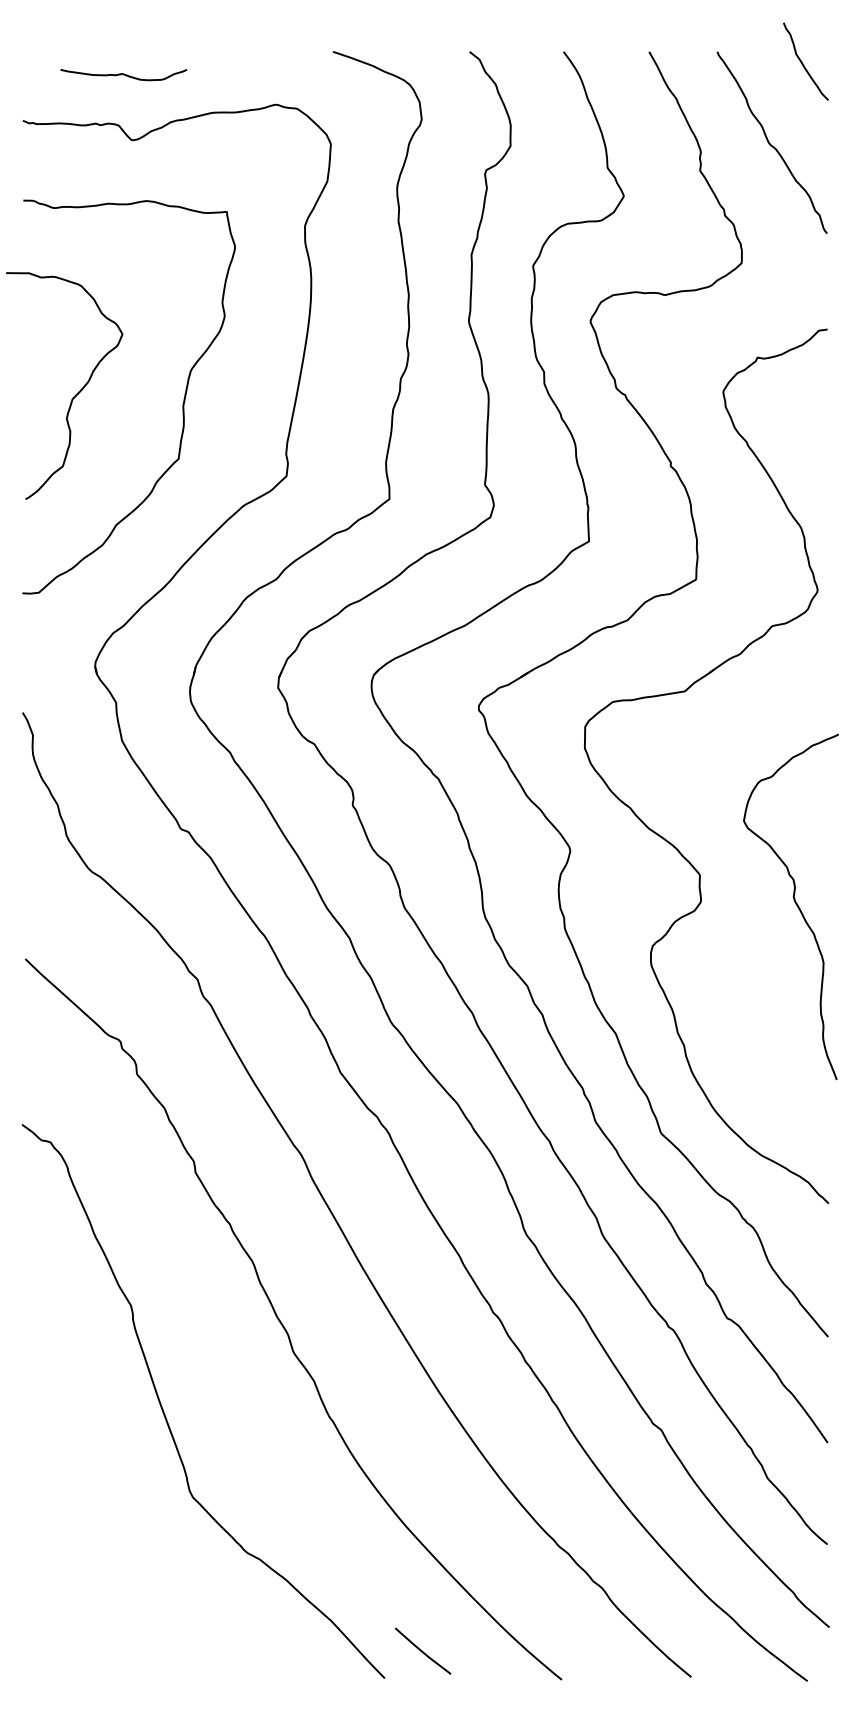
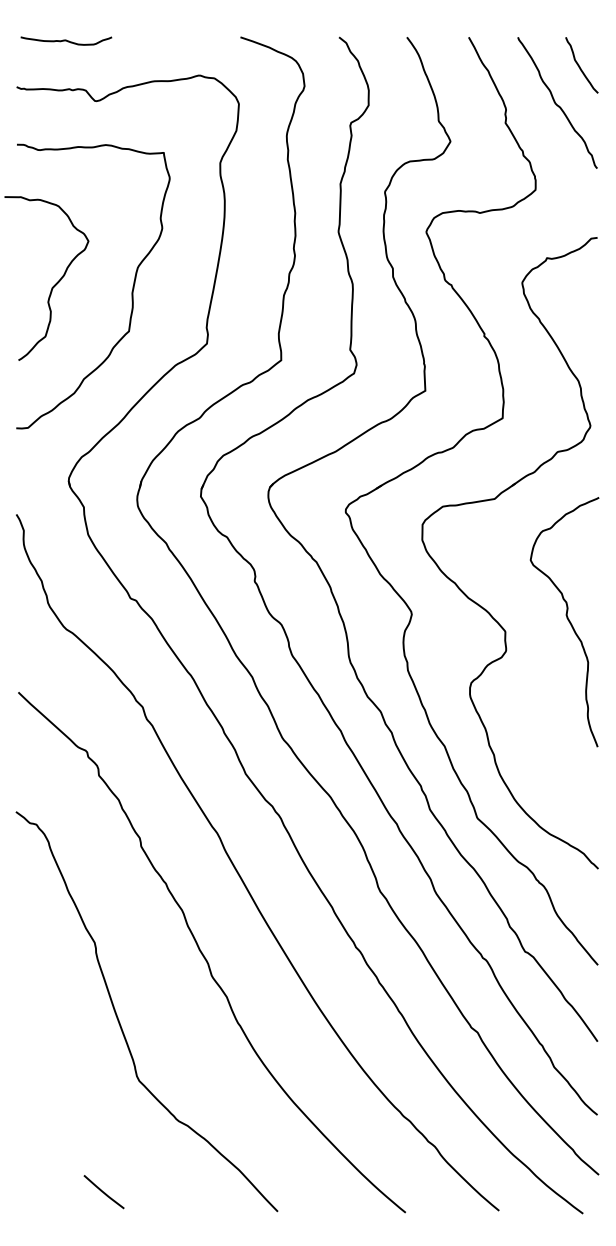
curve: (803, 63) -> (580, 66), moved
curve: (123, 75) -> (66, 41), moved
curve: (795, 904) -> (567, 620), moved
curve: (422, 1650) -> (103, 1191), moved

